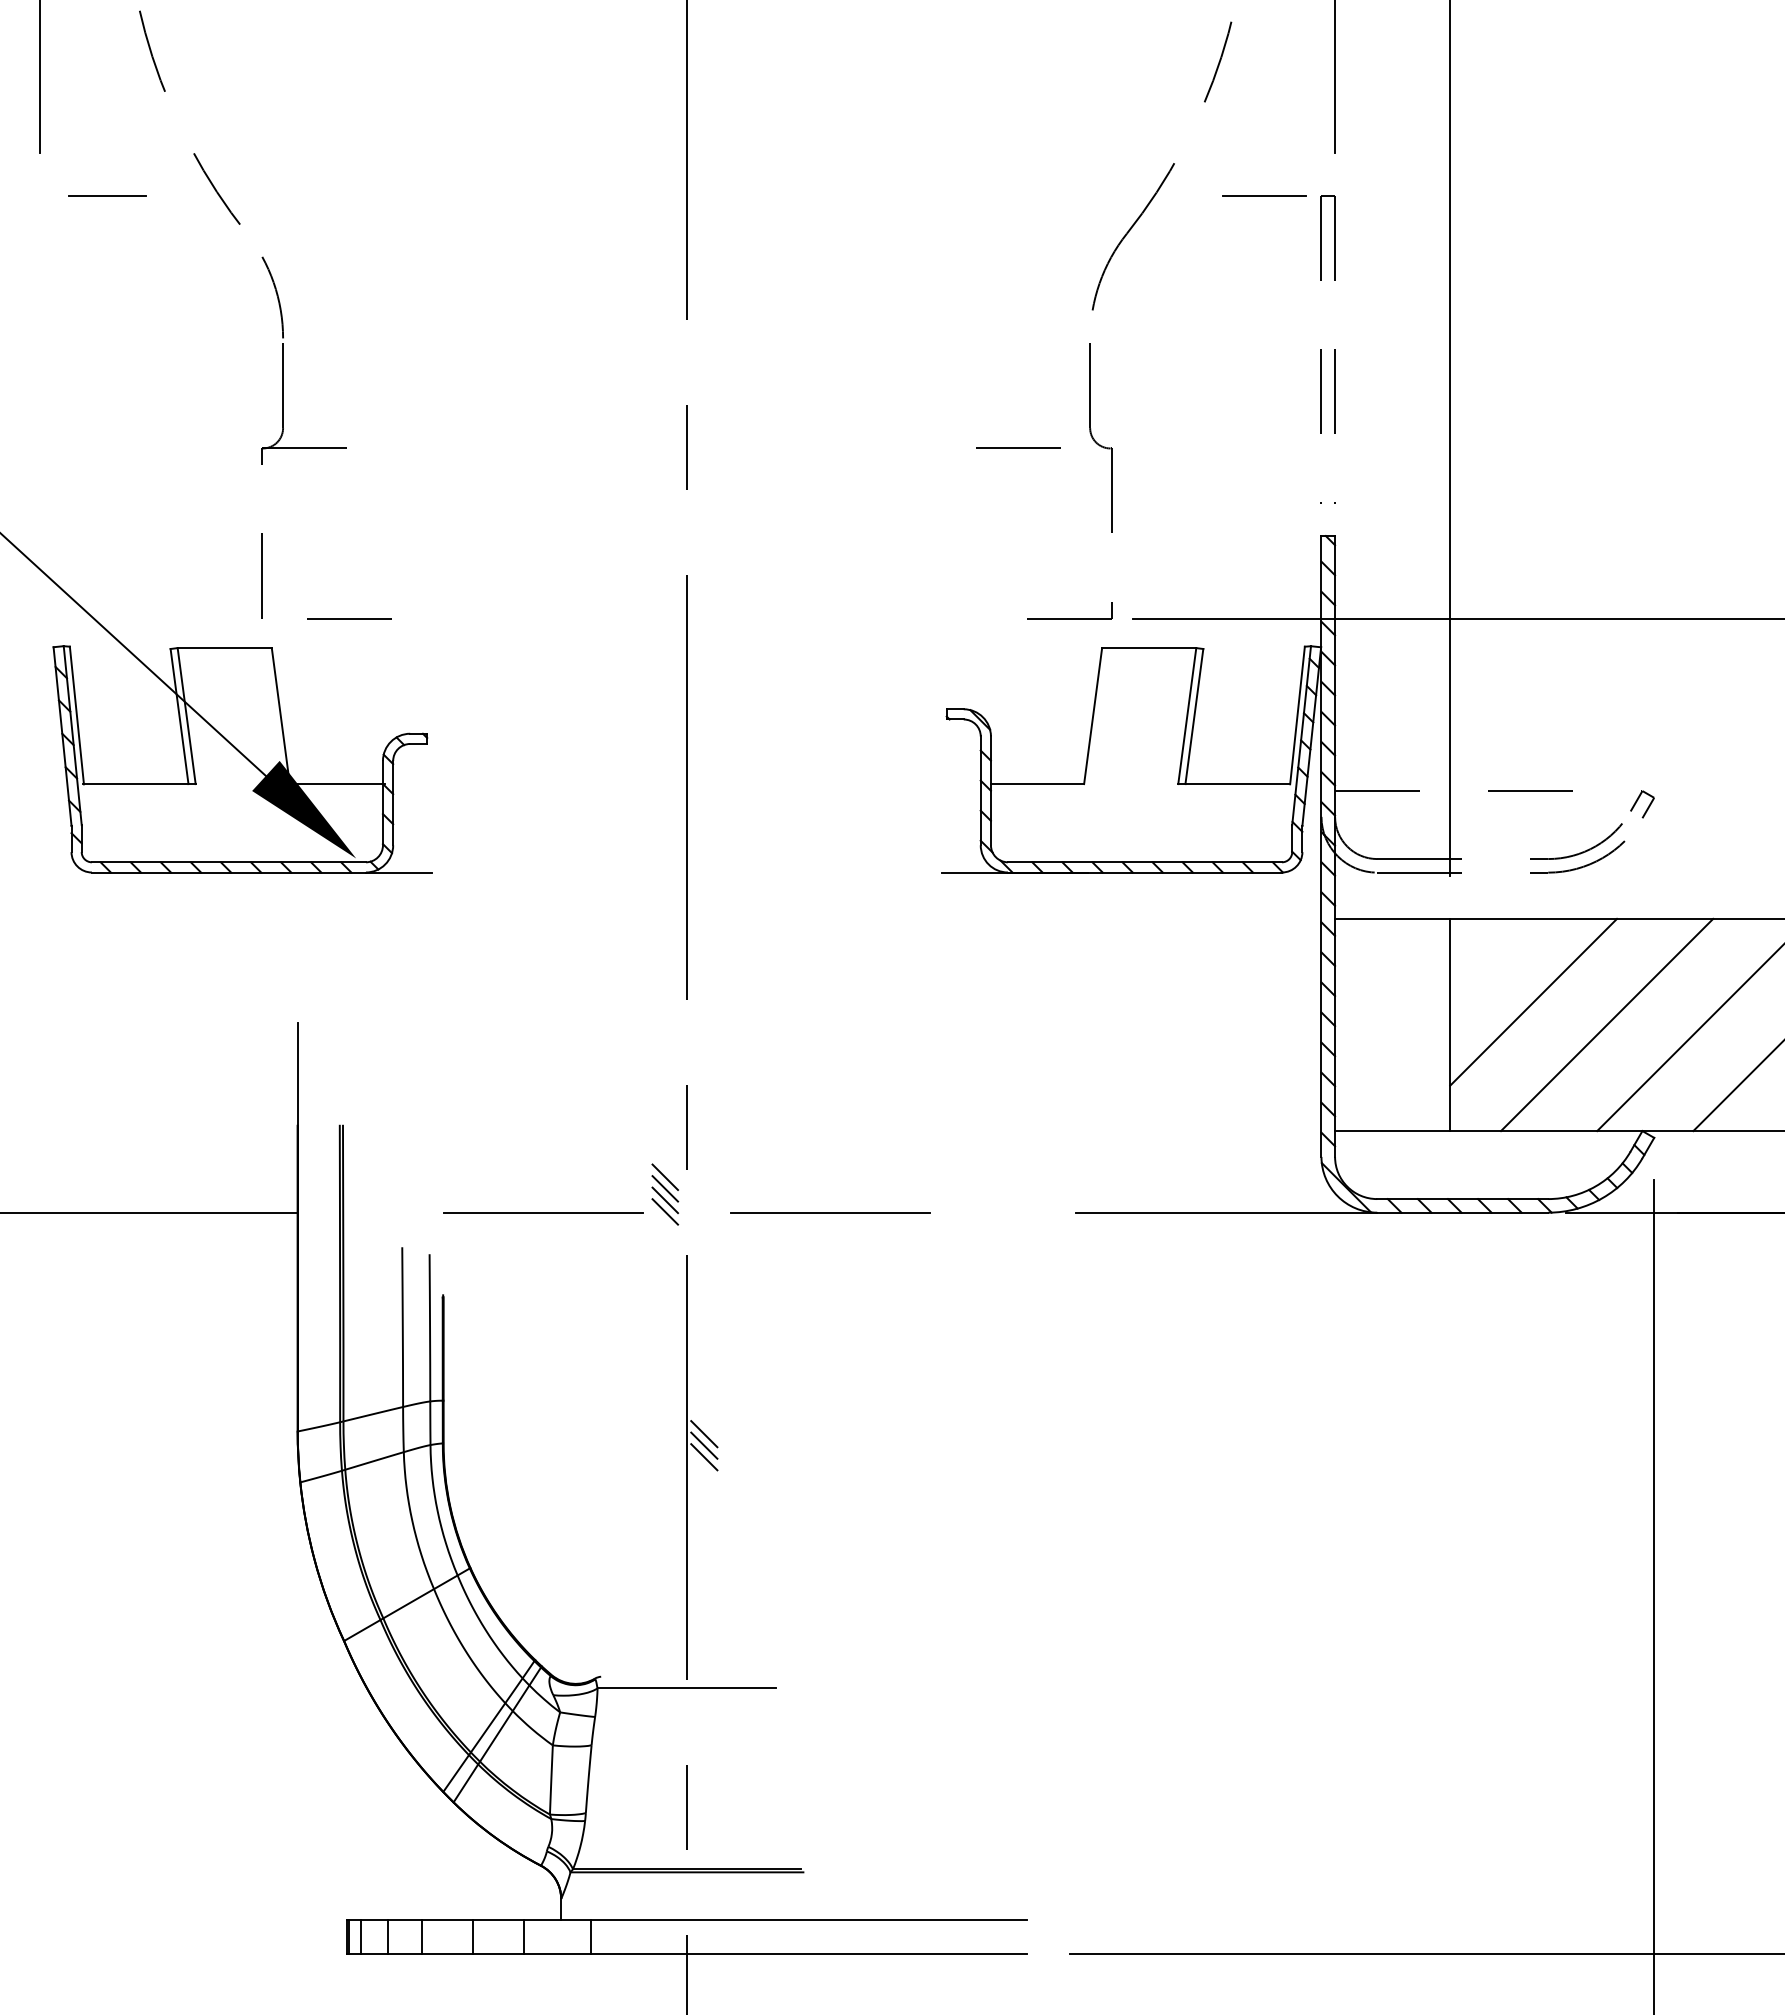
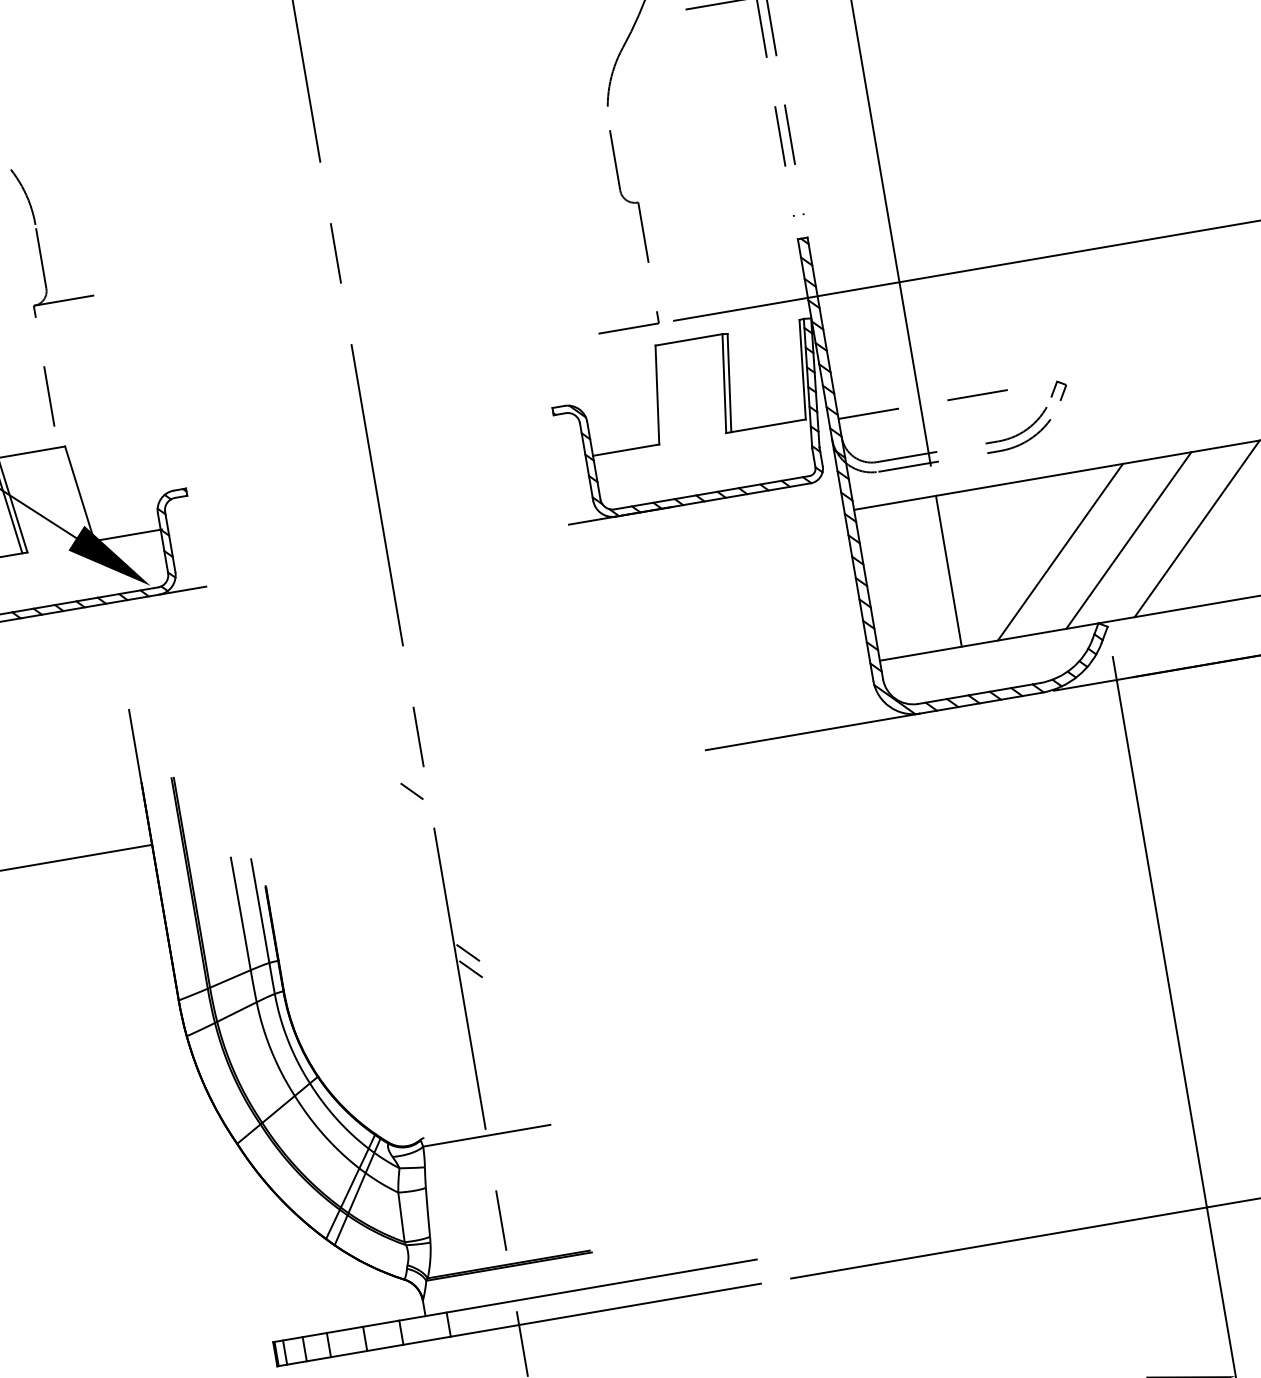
line: (1018, 447) -> (571, 213), removed
line: (349, 618) -> (116, 416), removed
line: (1533, 1001) -> (1005, 544), removed
line: (665, 1177) -> (409, 775), removed
line: (665, 1188) -> (410, 782), removed
line: (665, 1211) -> (413, 799), removed
line: (542, 1212) -> (326, 814), removed
line: (830, 1212) -> (531, 779), removed
line: (704, 1445) -> (469, 960), removed

